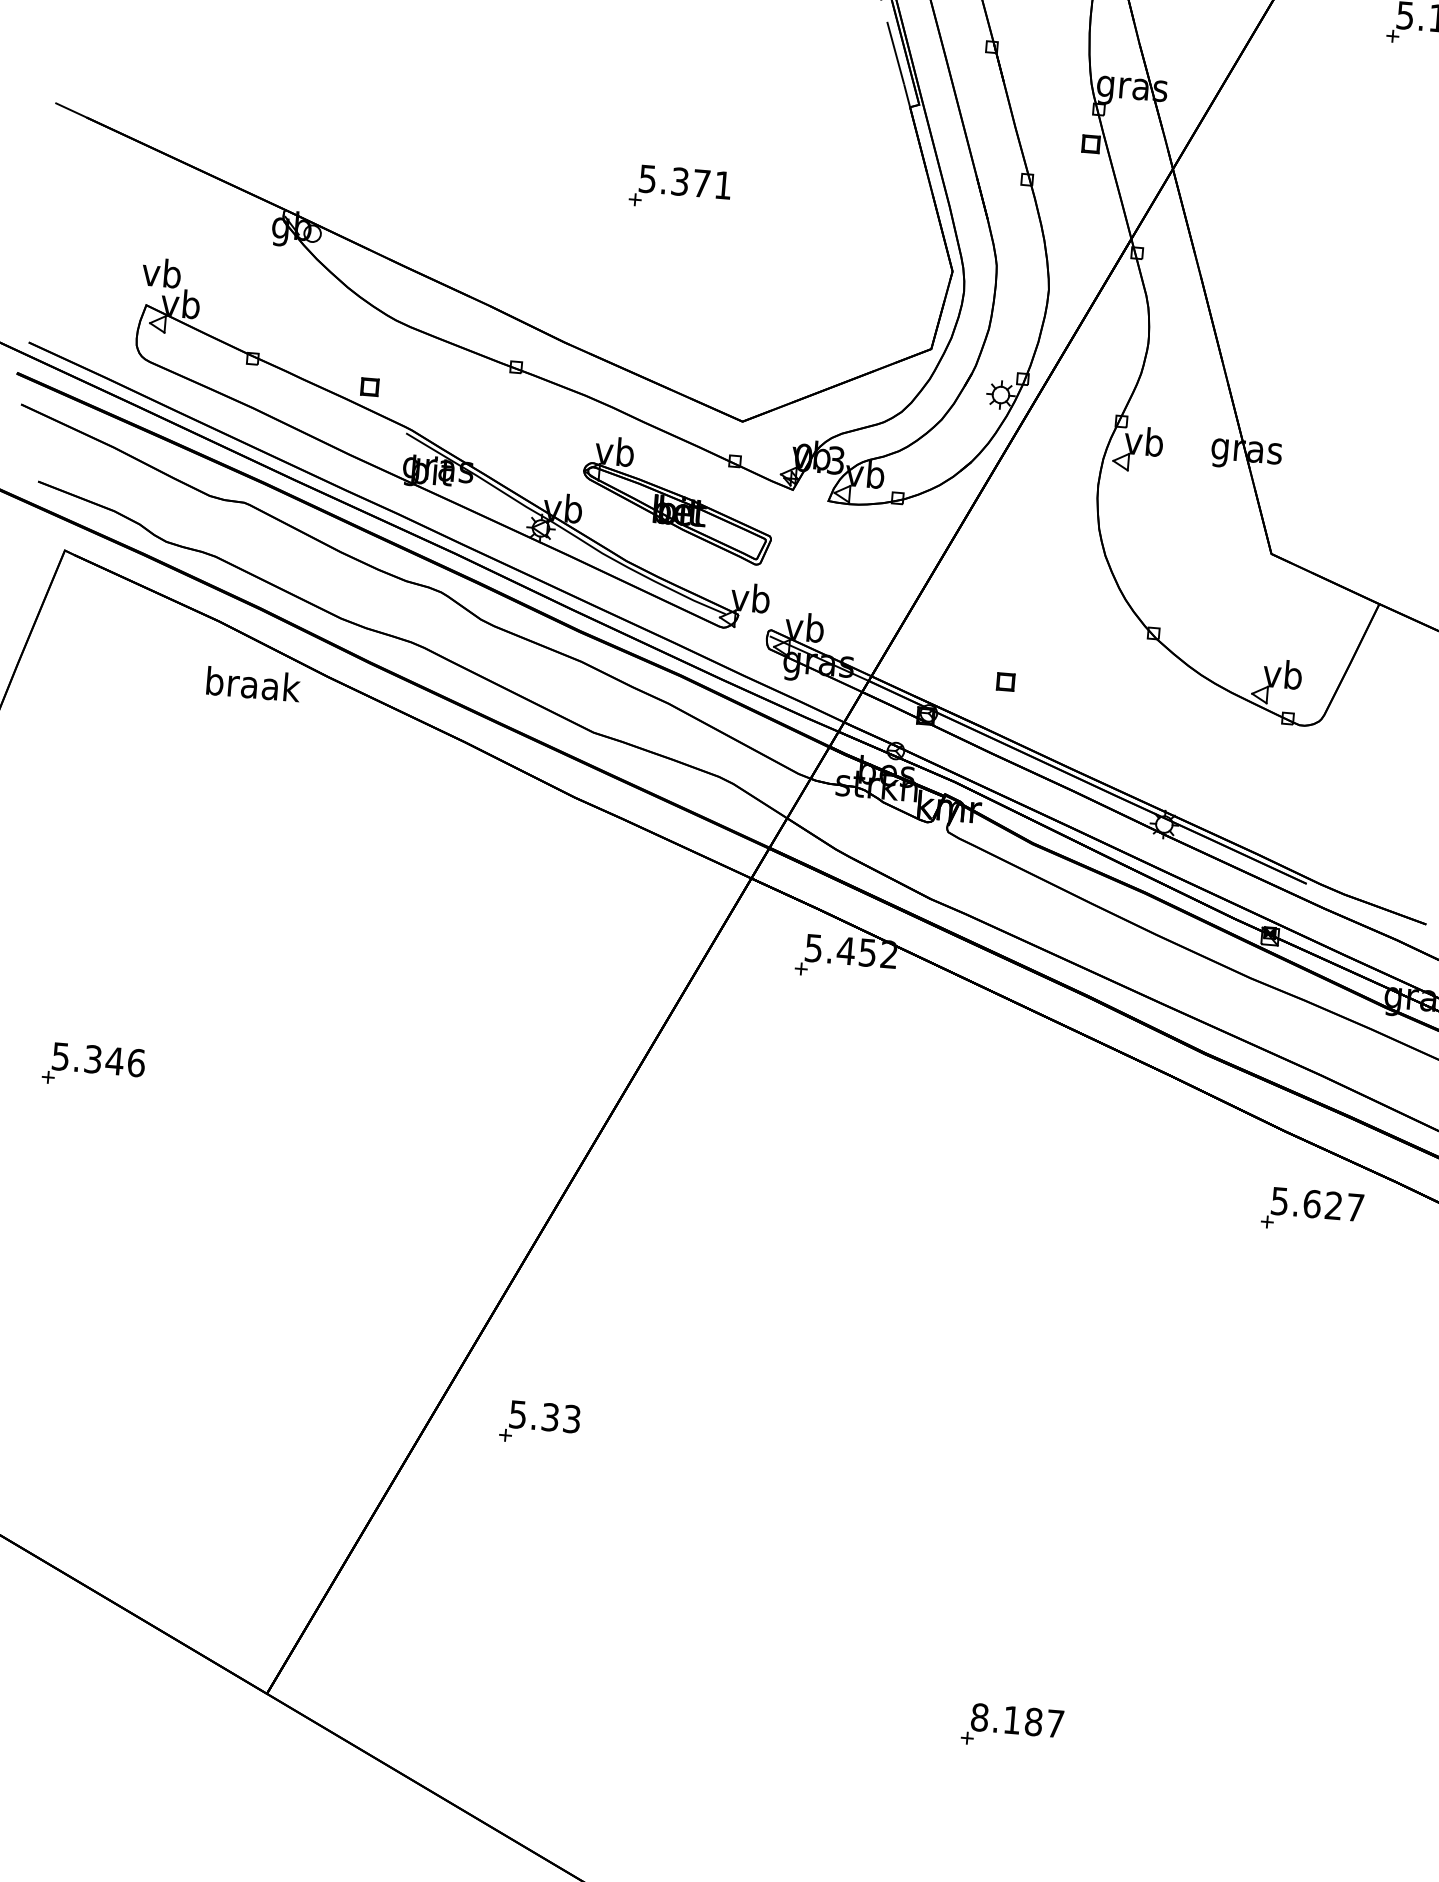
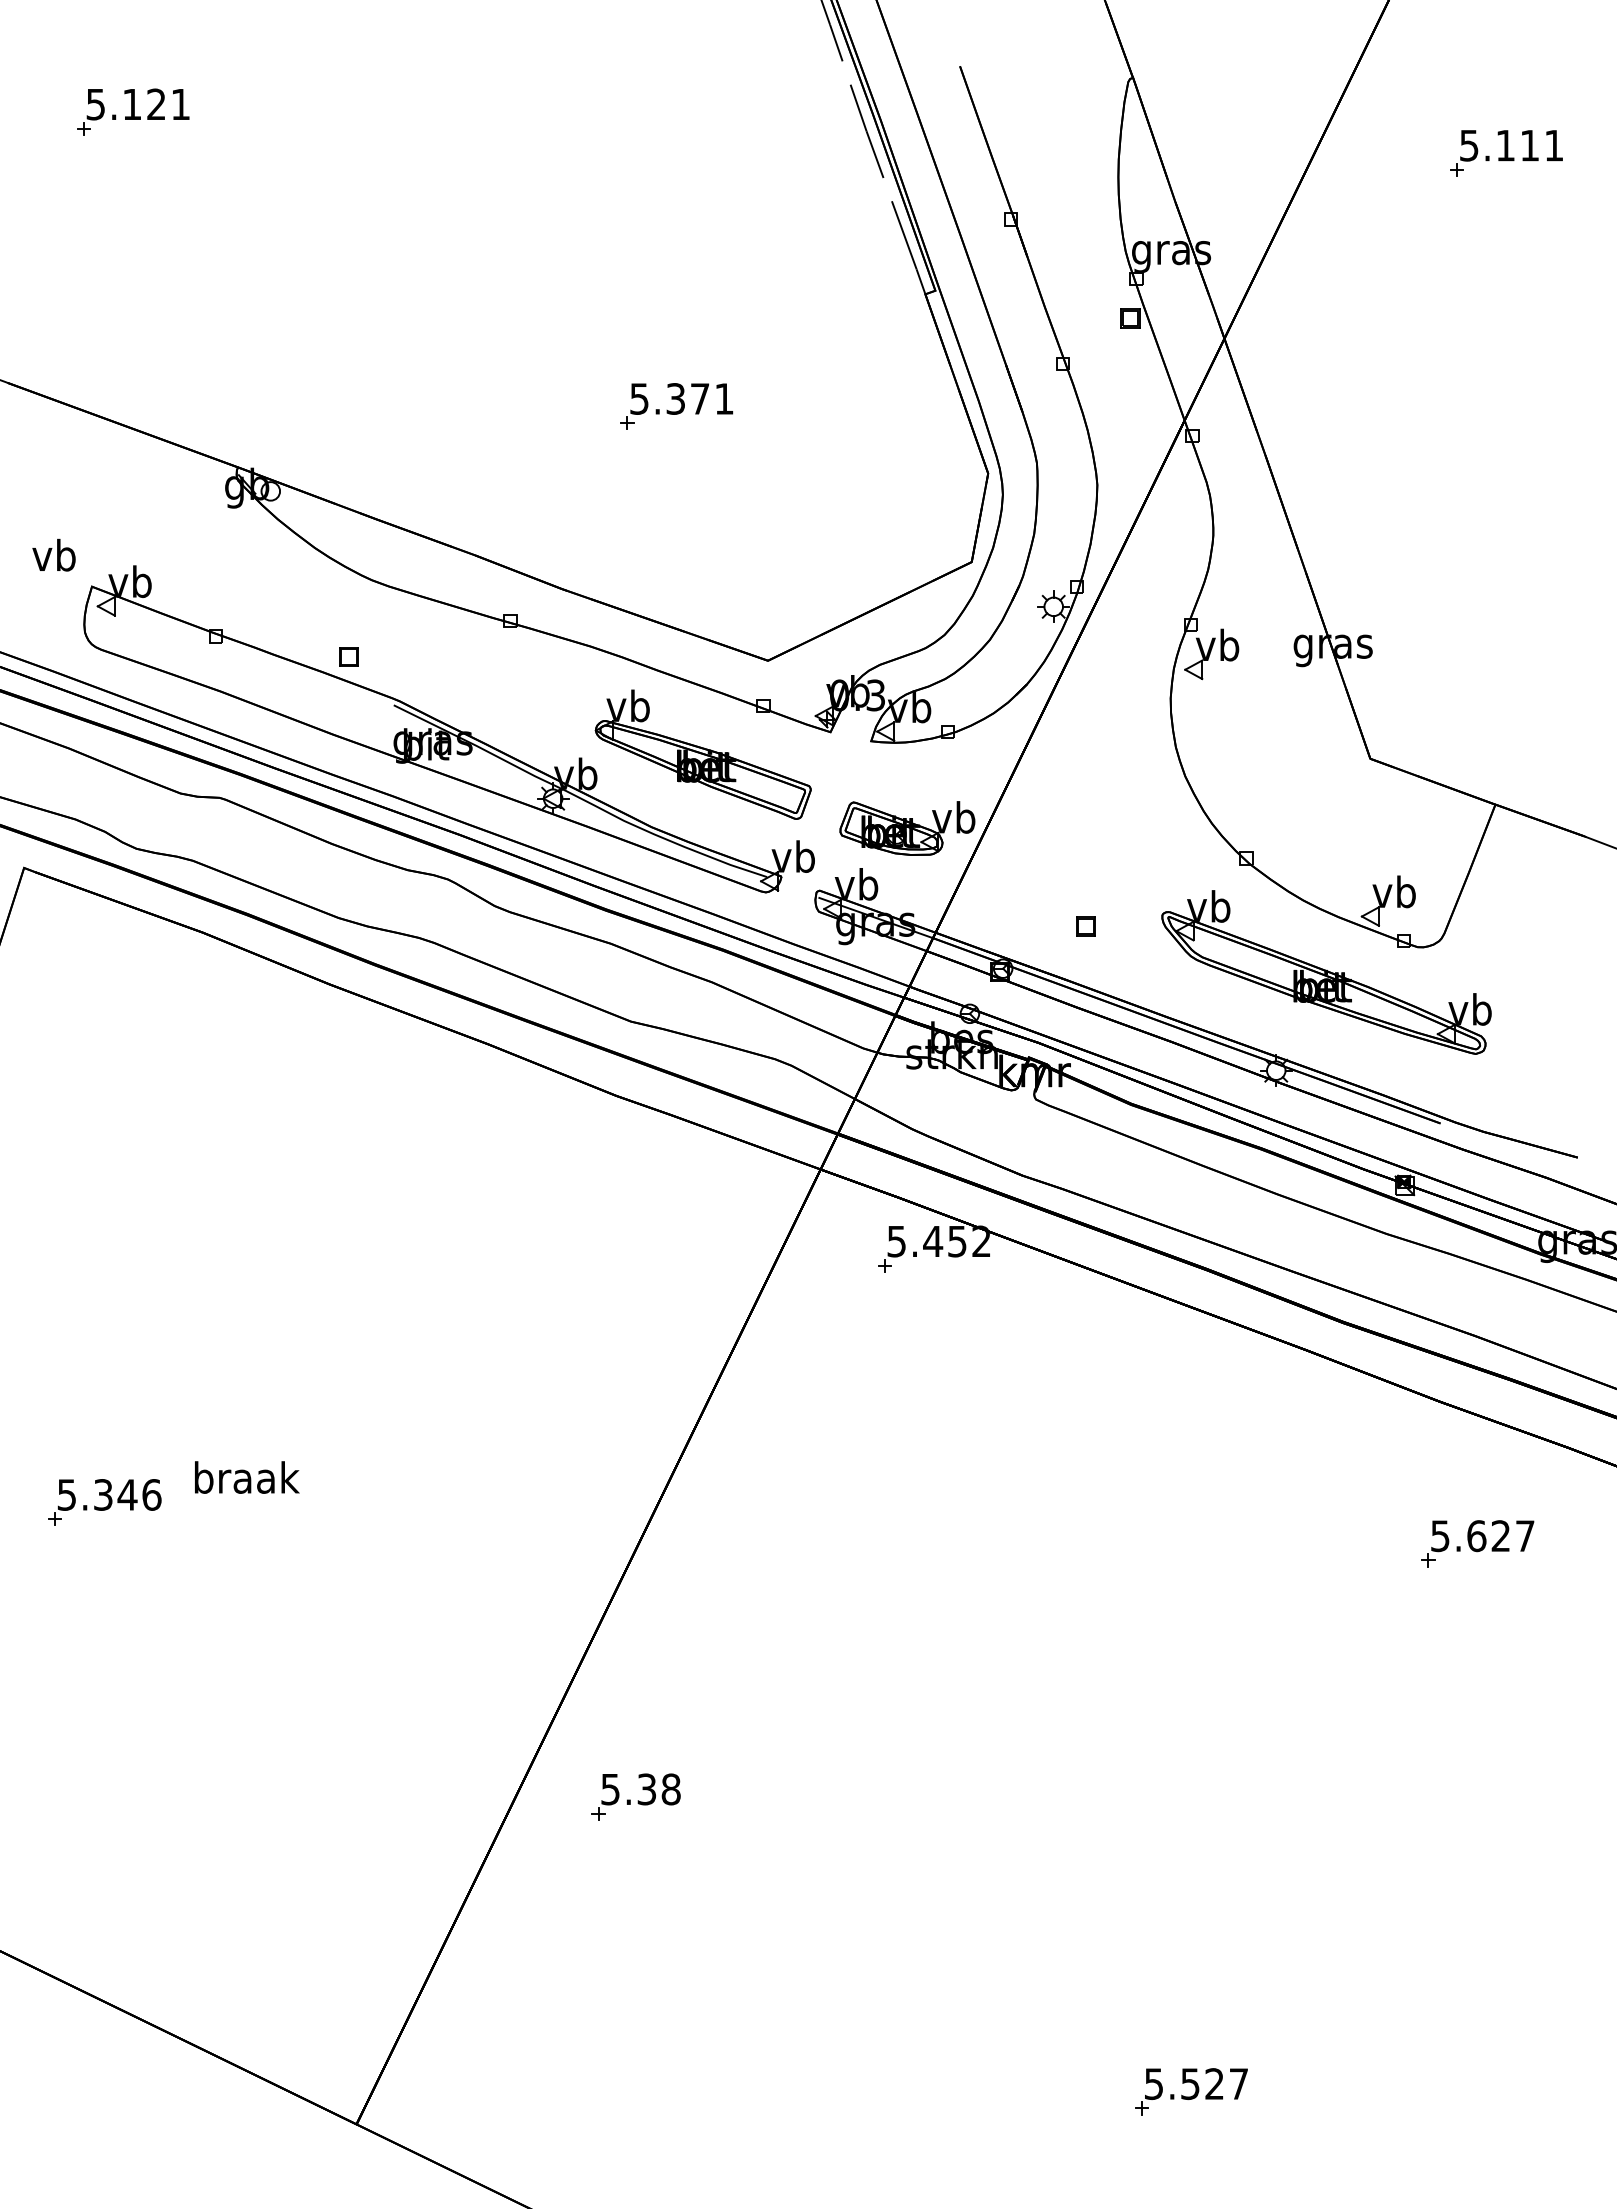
text: (161, 272) -> (53, 554), moved
part: (854, 581) -> (907, 828), added
text: (253, 684) -> (247, 1477), moved
part: (1216, 740) -> (1326, 972), added
part: (93, 1066) -> (104, 1502), moved
part: (1312, 1210) -> (1477, 1543), moved
text: (571, 1419) -> (670, 1789), 5.33 -> 5.38
text: (1006, 1720) -> (1184, 2084), 8.187 -> 5.527

